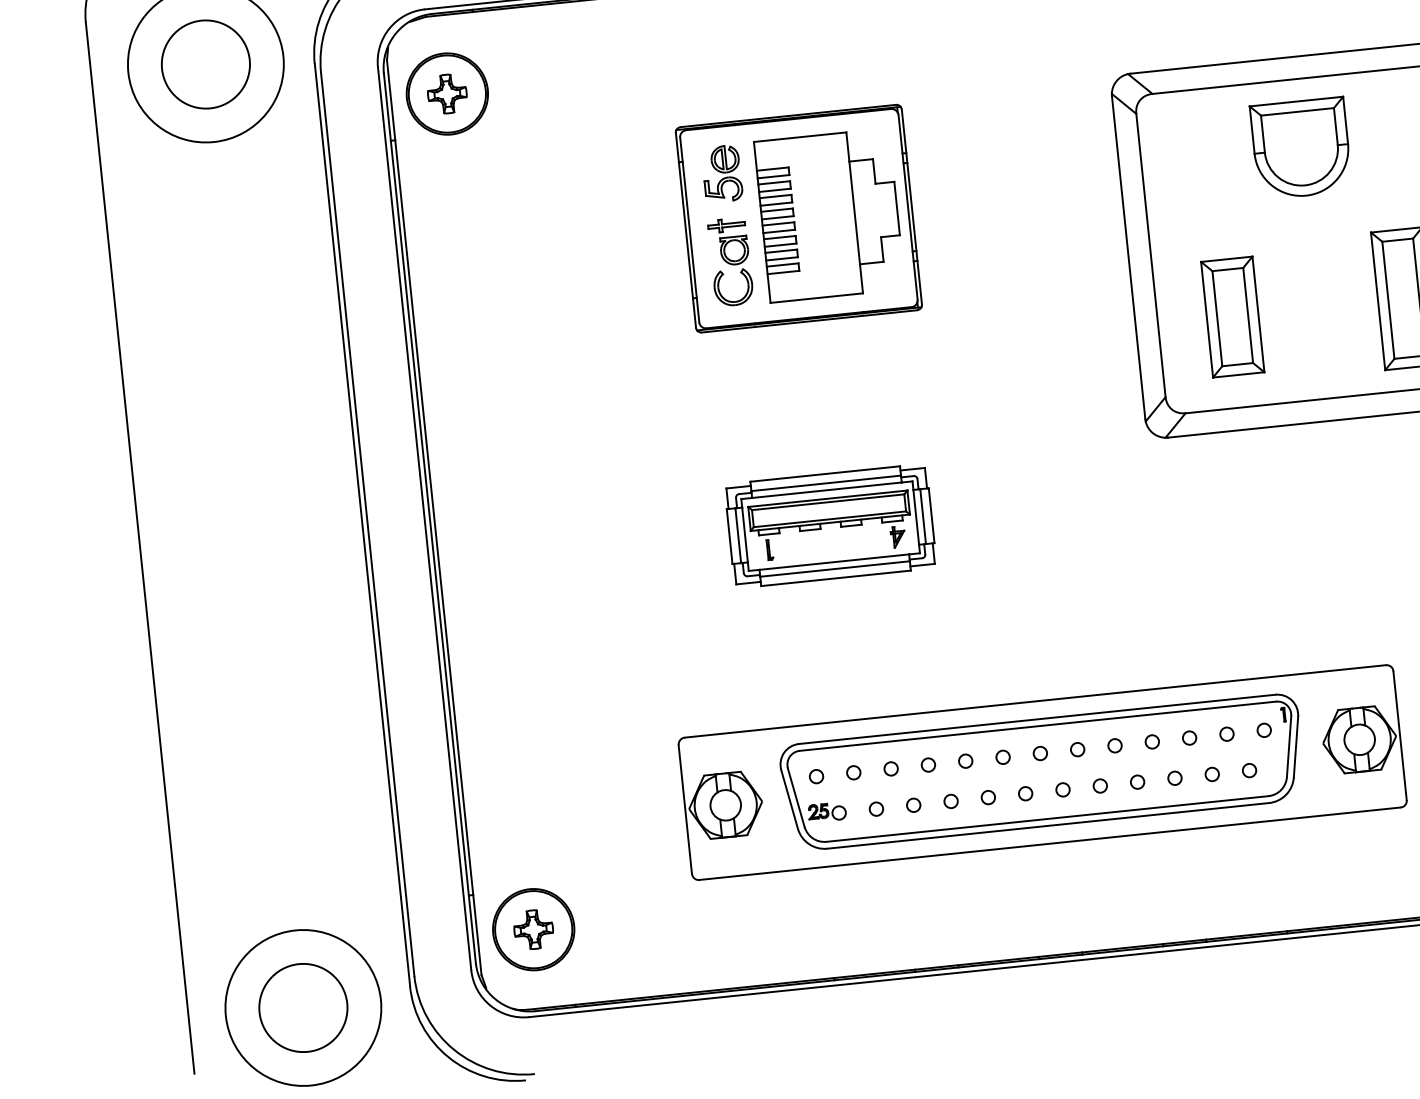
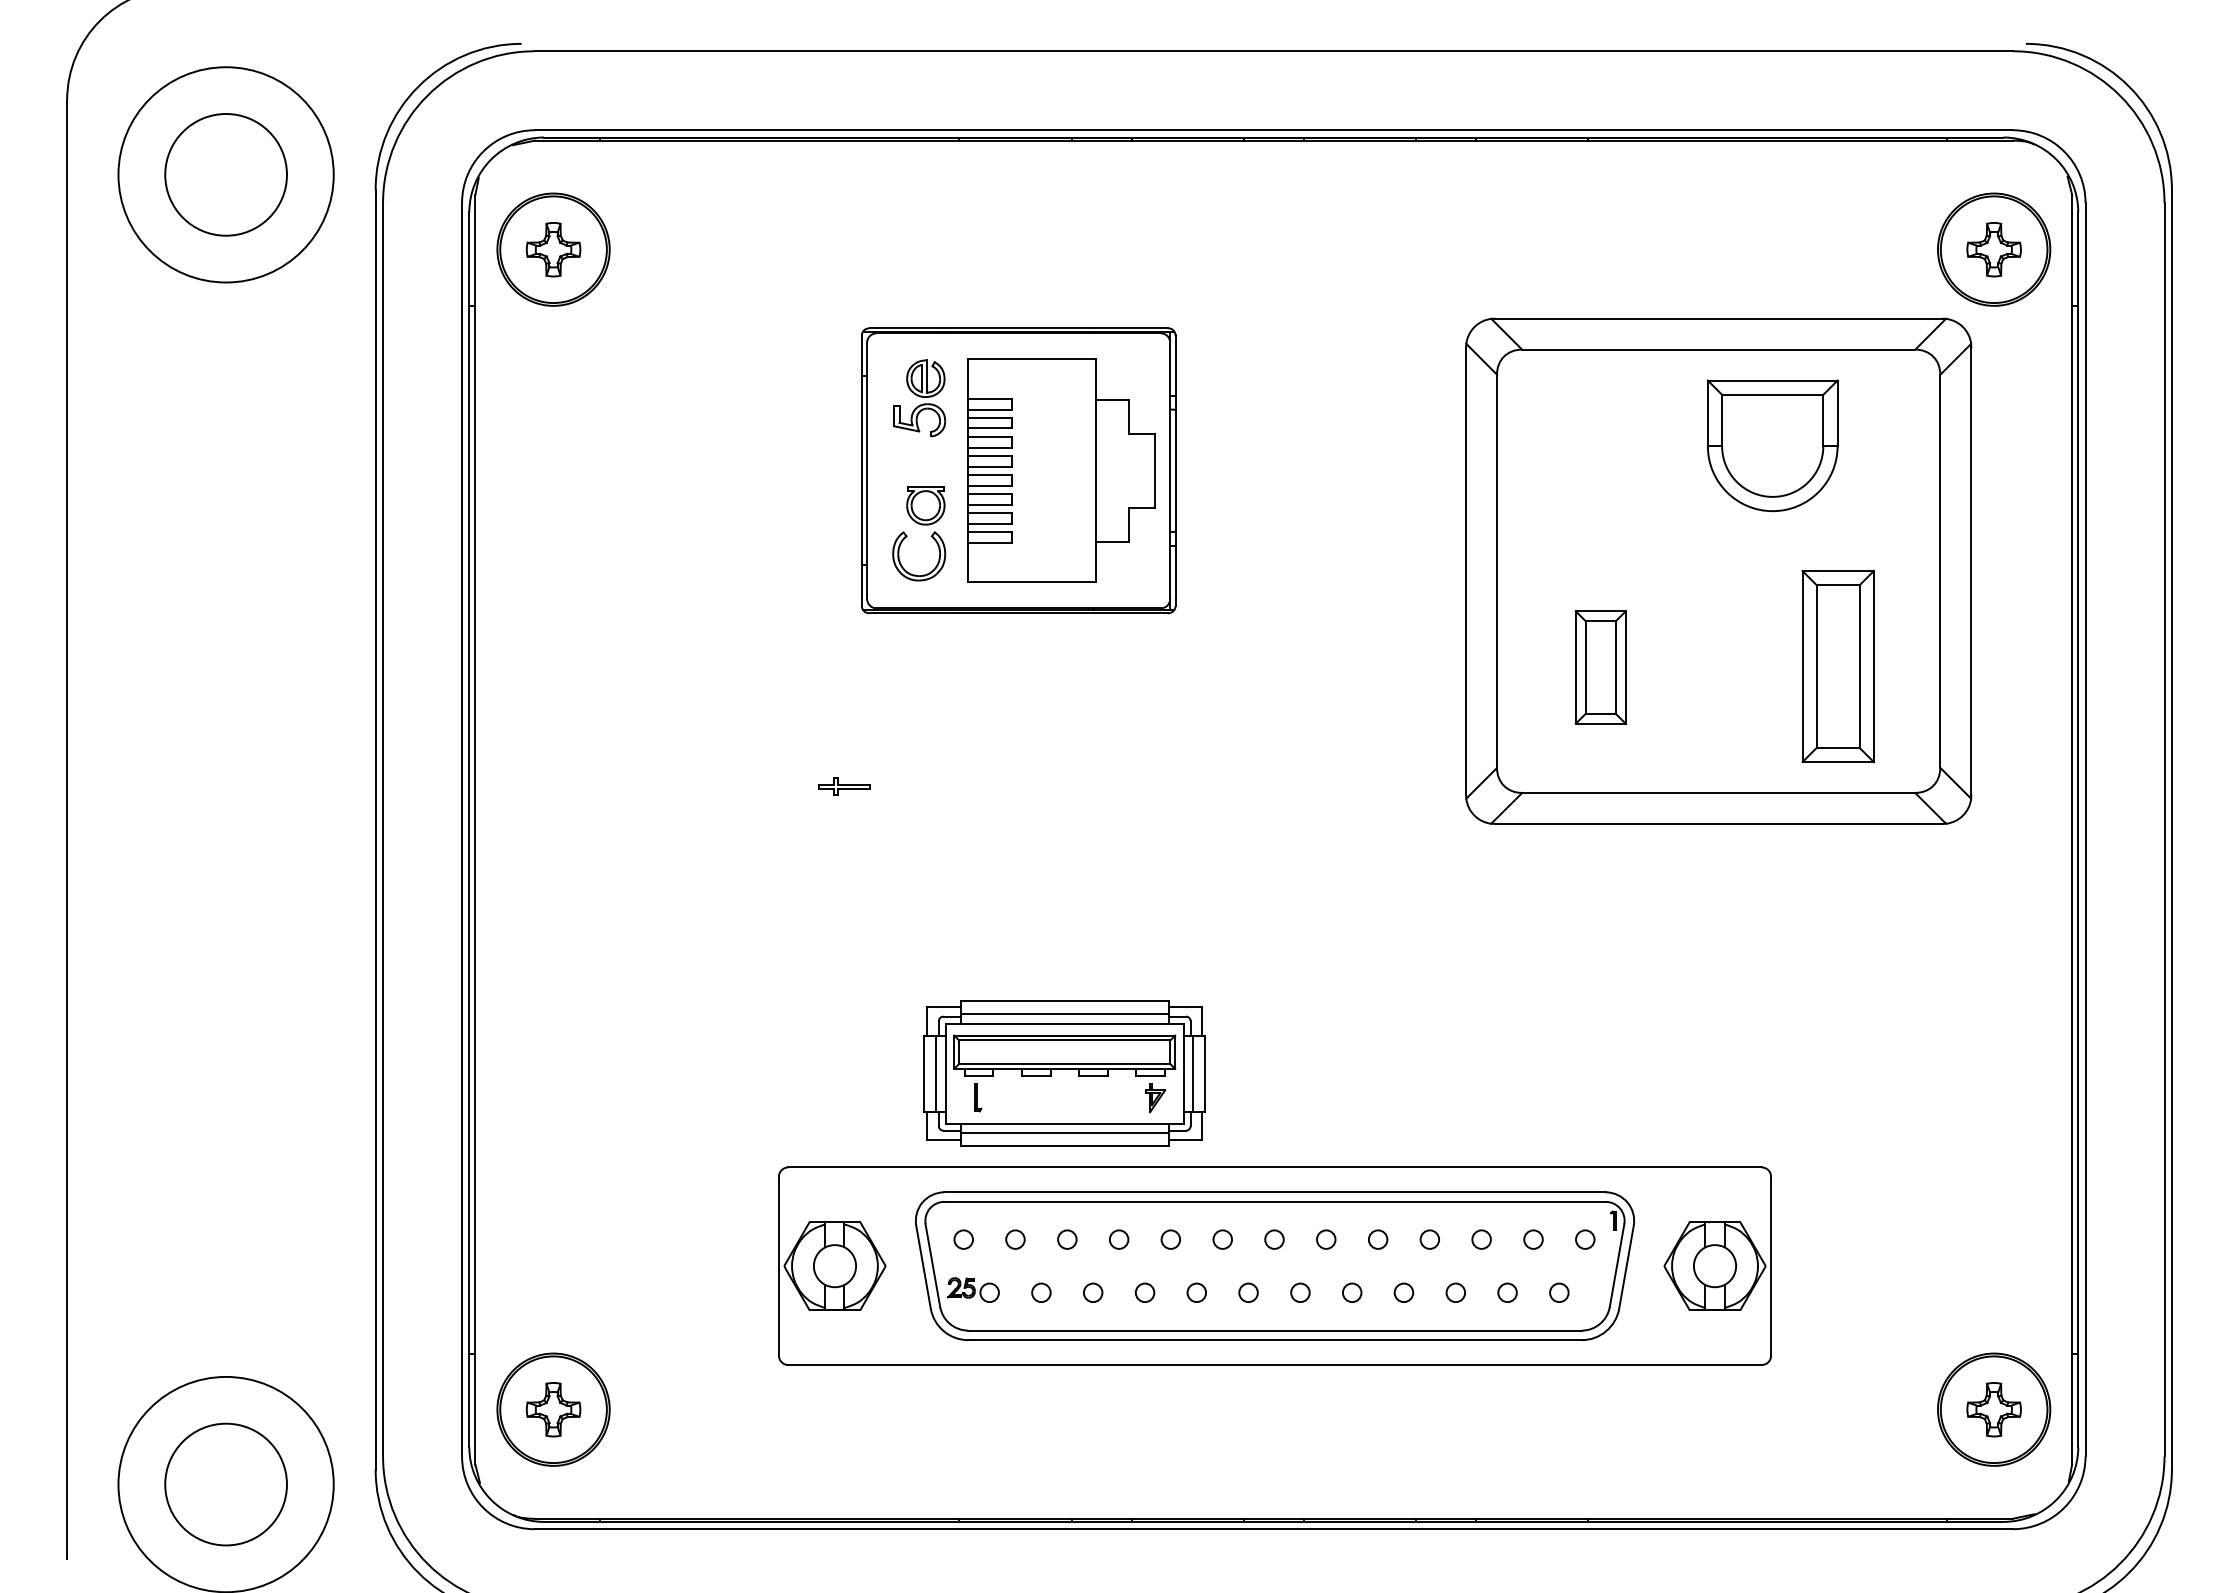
part: (1301, 148) -> (1772, 445), moved
part: (726, 225) -> (844, 786), moved
part: (1232, 317) -> (1600, 667), size x0.7
part: (830, 526) -> (1064, 1073), moved

